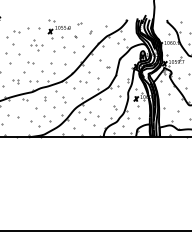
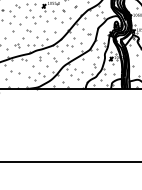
part: (36, 45) -> (33, 17), size x1.67

